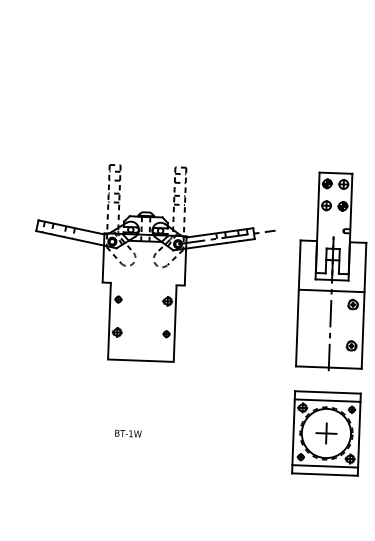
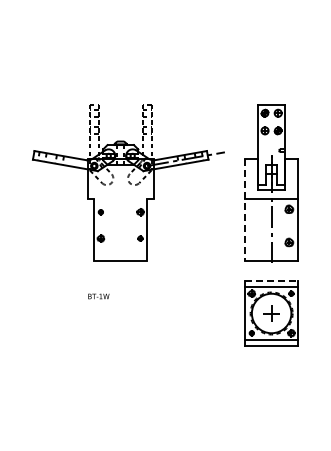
line: (298, 304) -> (245, 210), solid -> dashed
line: (329, 392) -> (272, 280), solid -> dashed
text: (127, 433) -> (98, 296), moved

